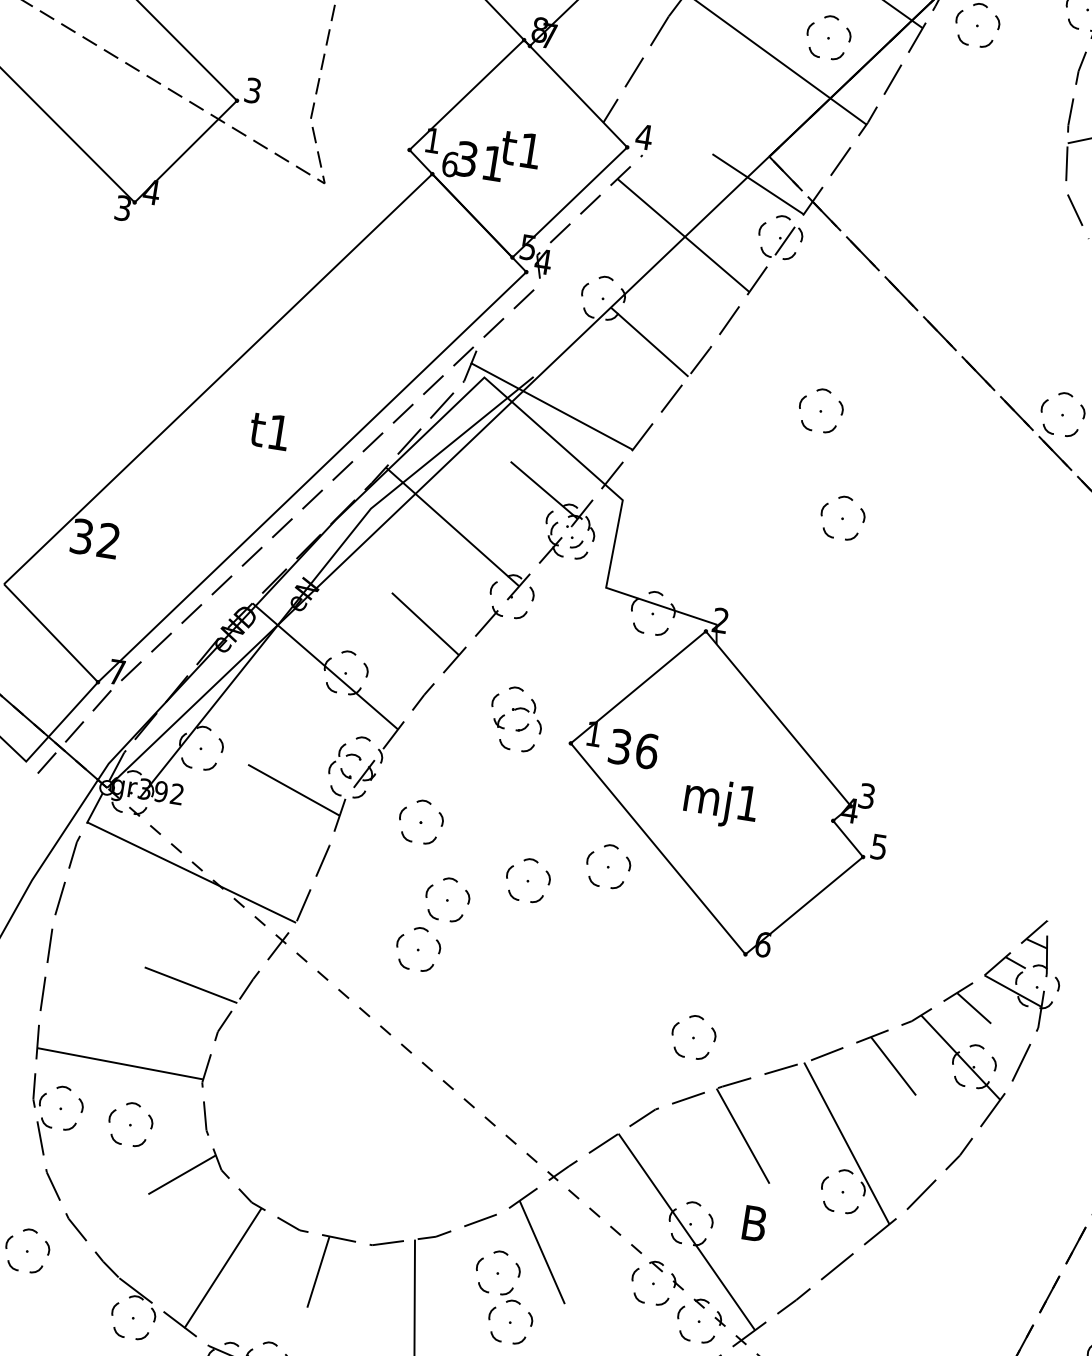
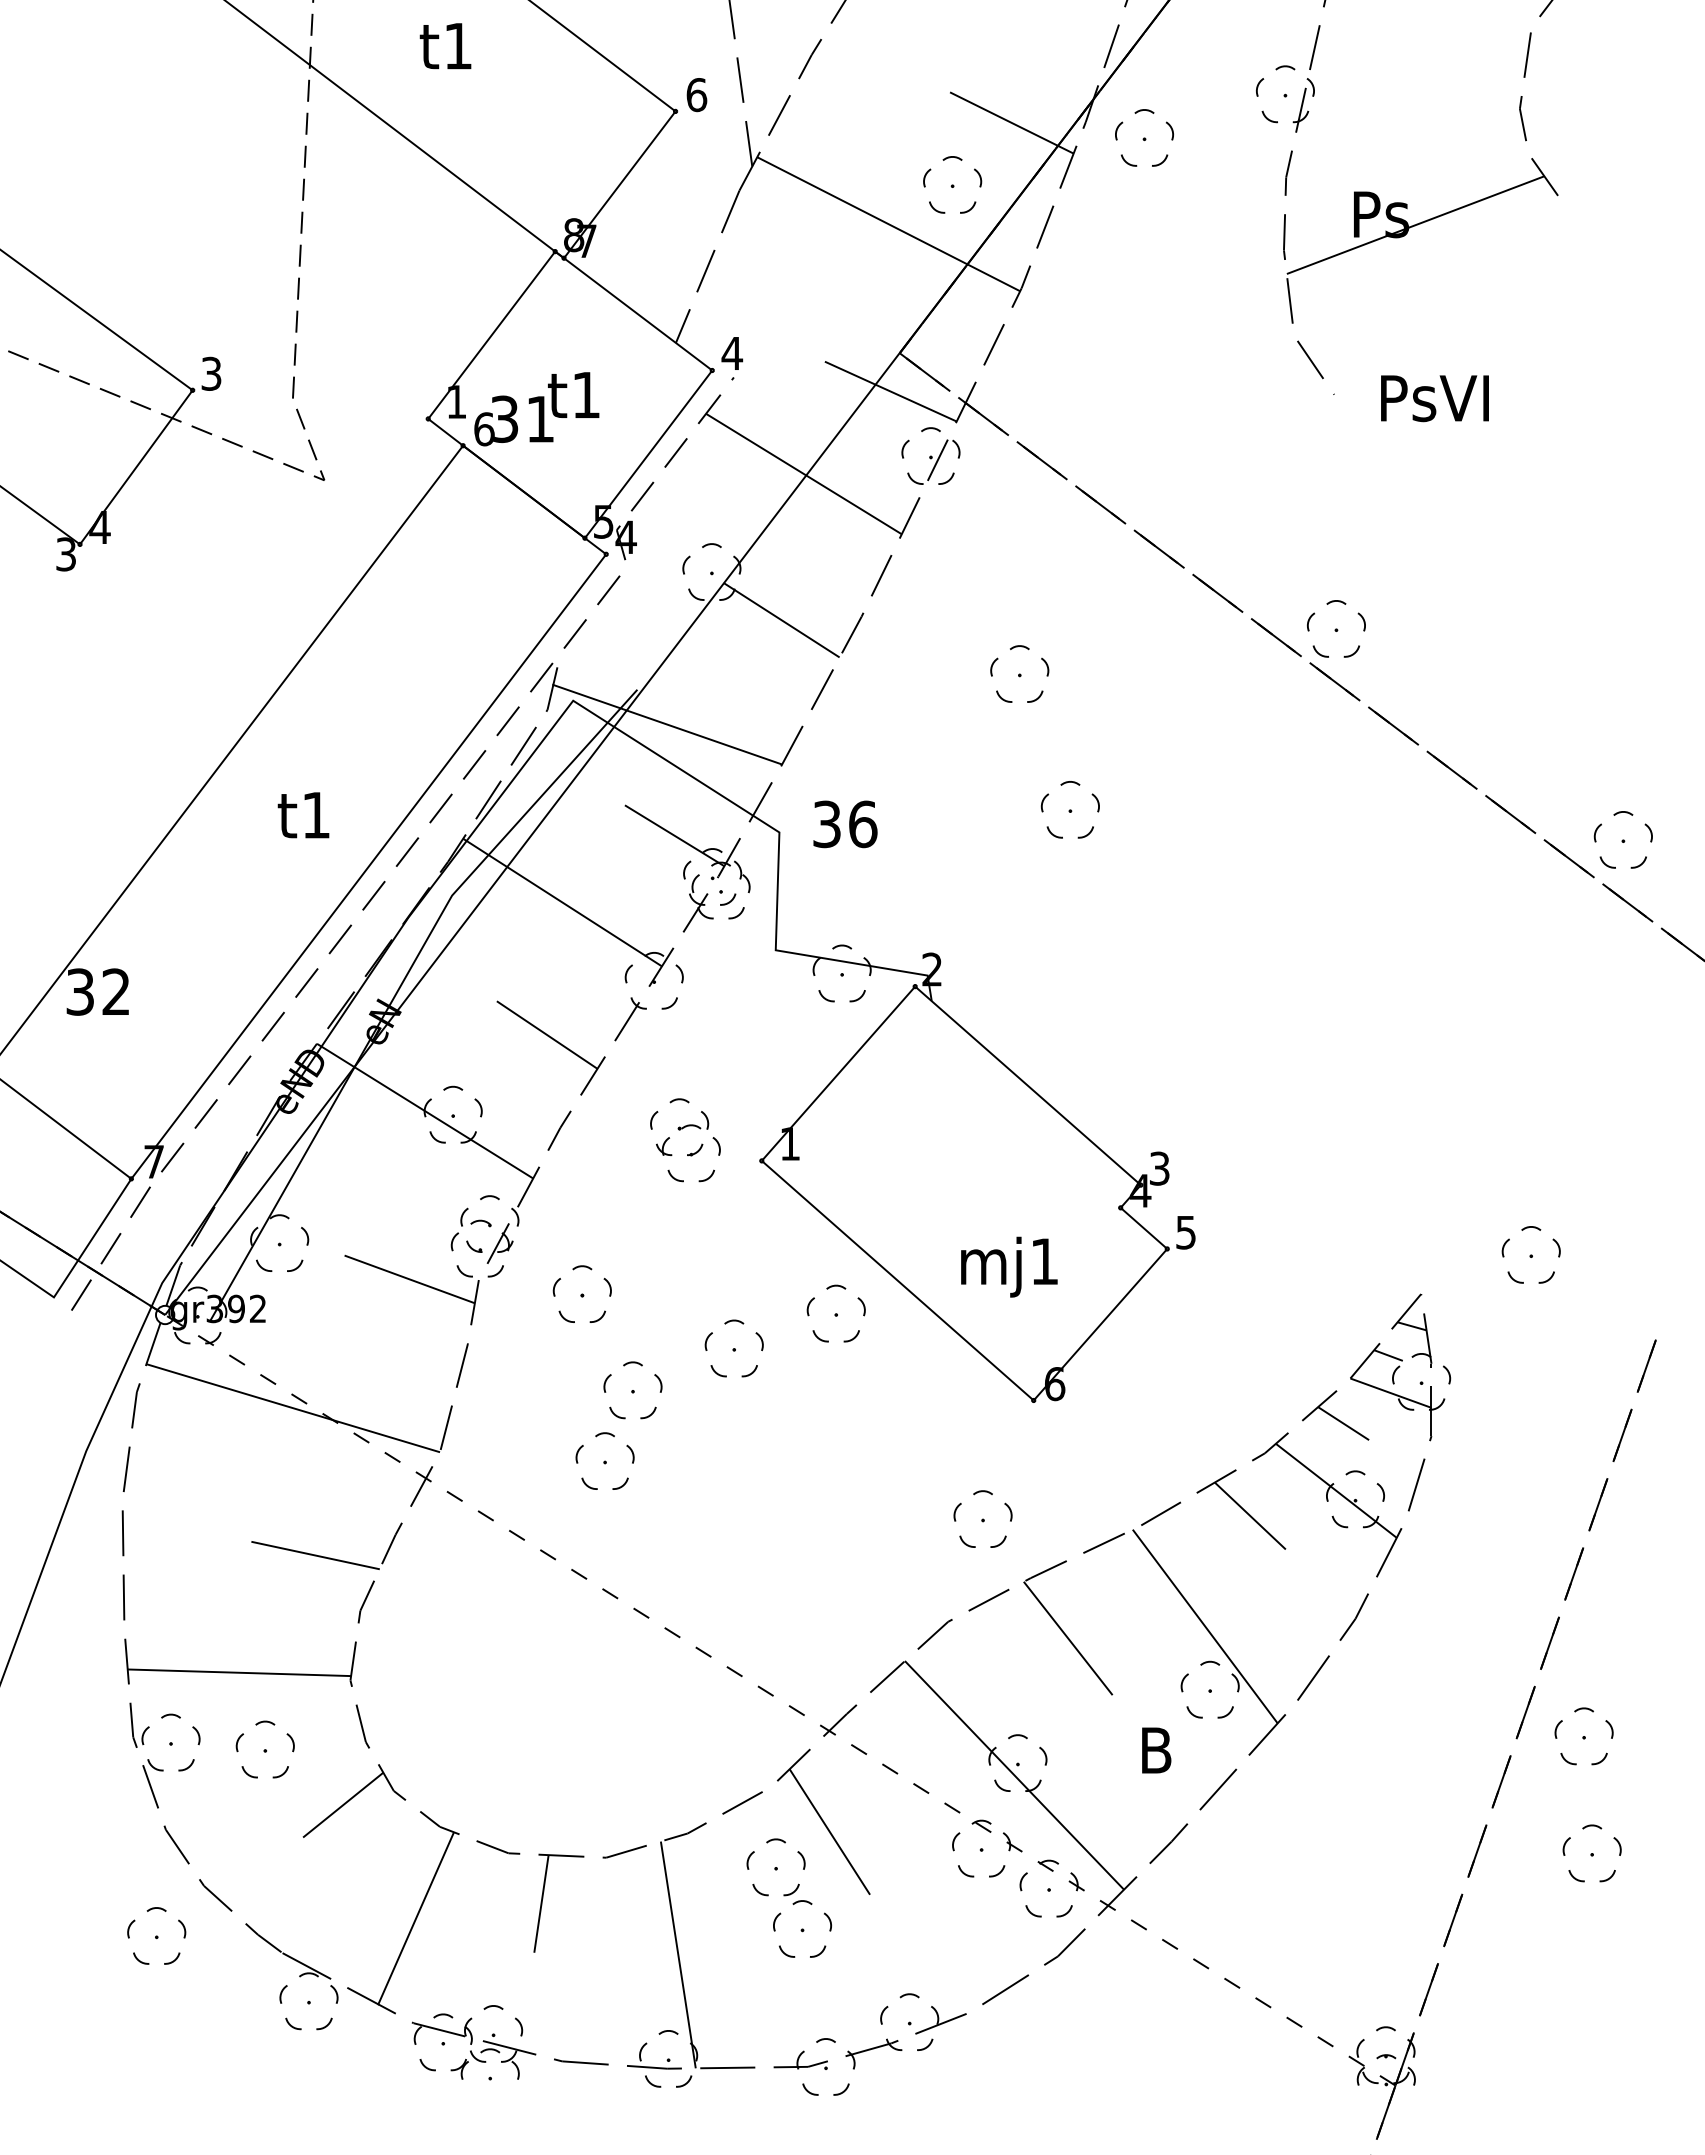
text: (633, 749) -> (845, 824), moved
text: (721, 802) -> (1009, 1266), moved
text: (754, 1223) -> (1156, 1750), moved

